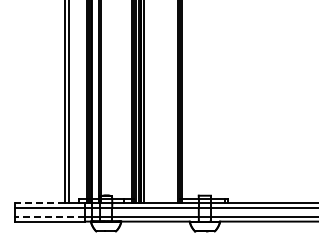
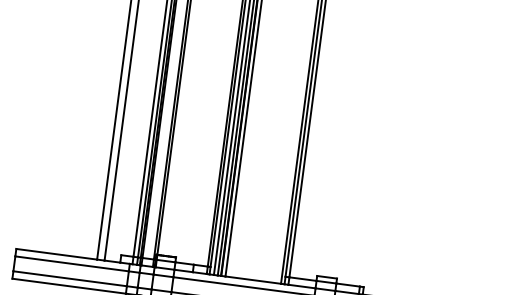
line: (40, 203) -> (57, 254), dashed -> solid
line: (50, 217) -> (70, 279), dashed -> solid

